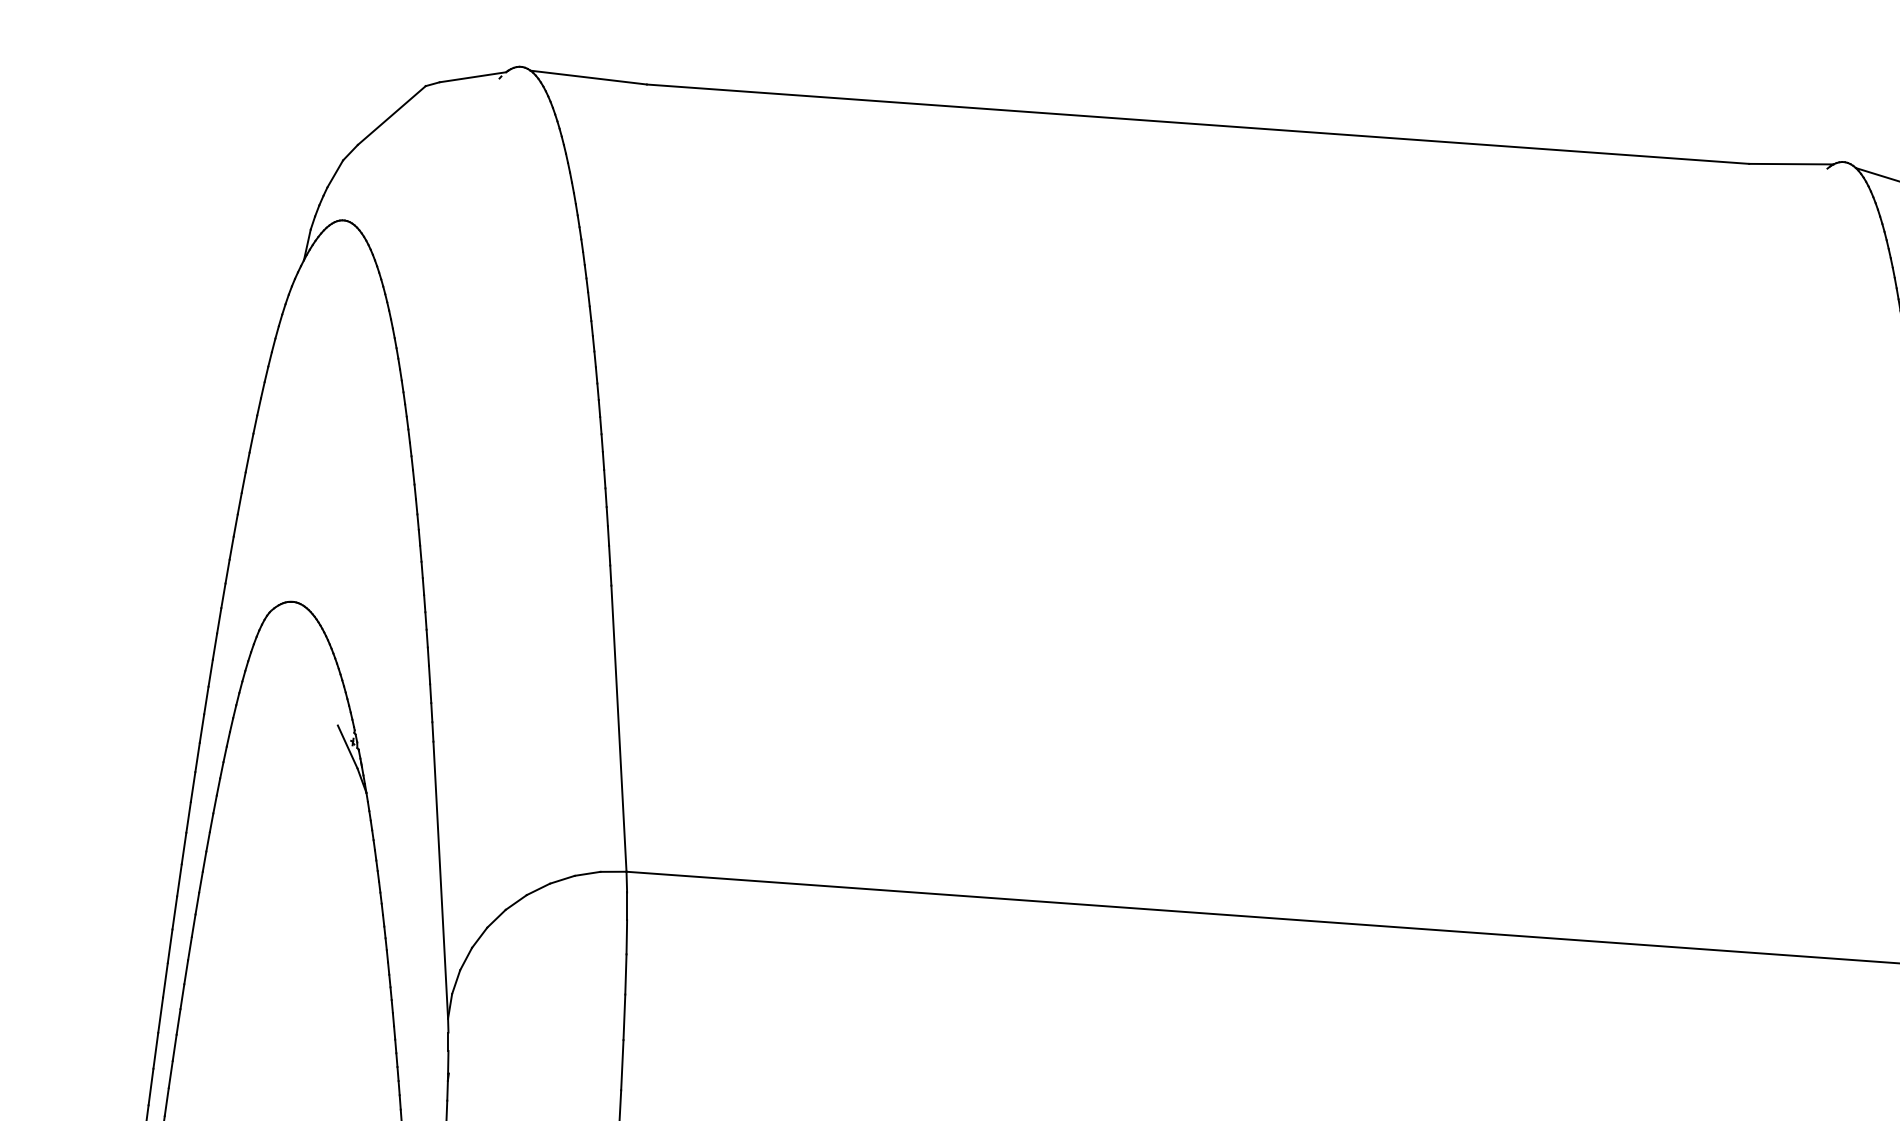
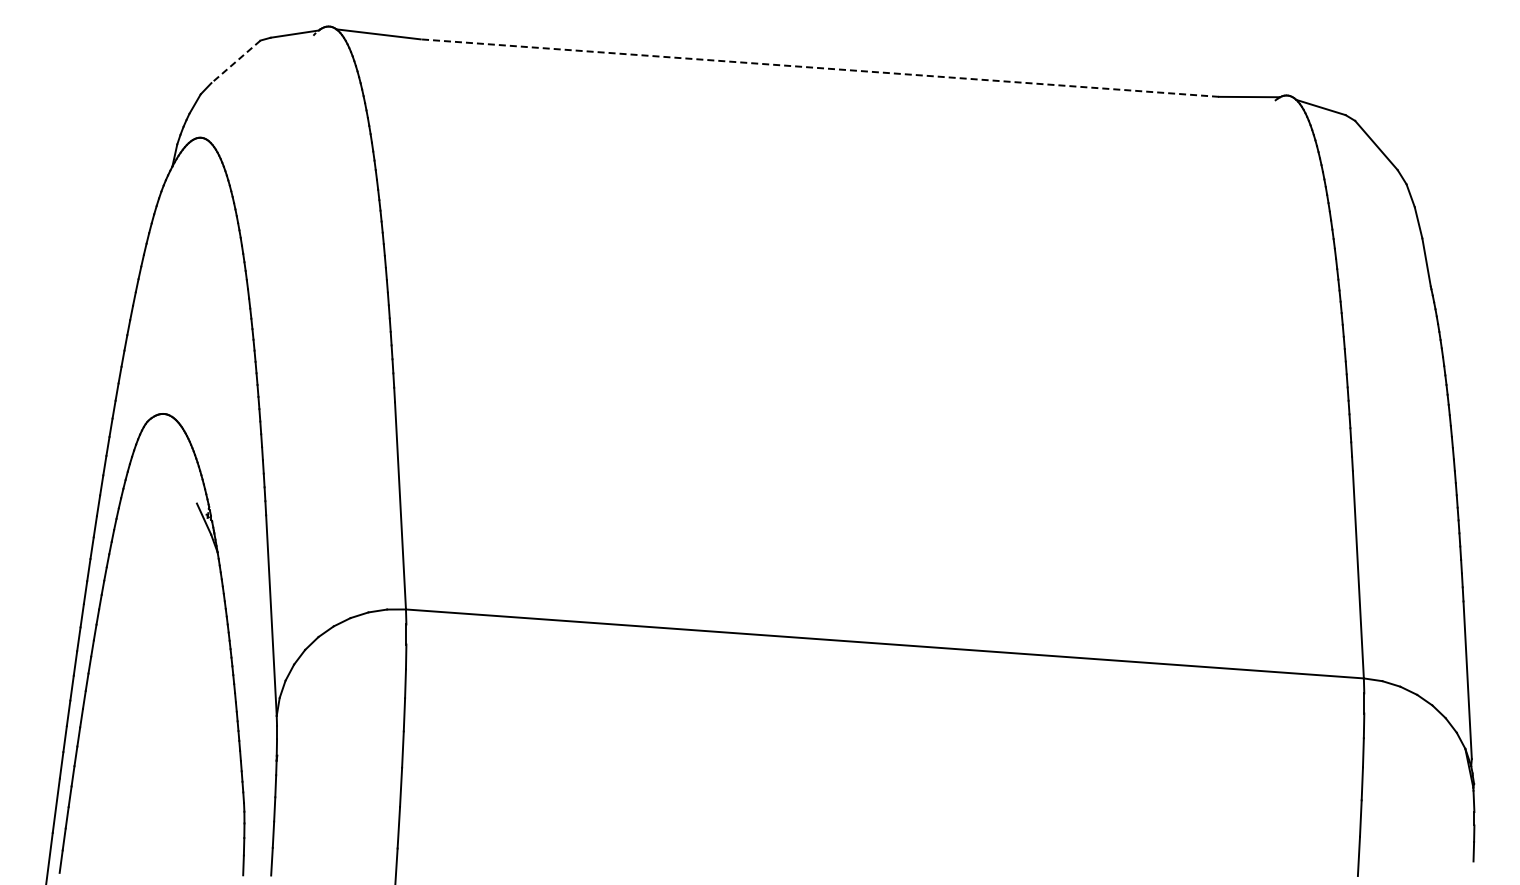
line: (392, 115) -> (236, 61), solid -> dashed
line: (1197, 124) -> (819, 68), solid -> dashed

